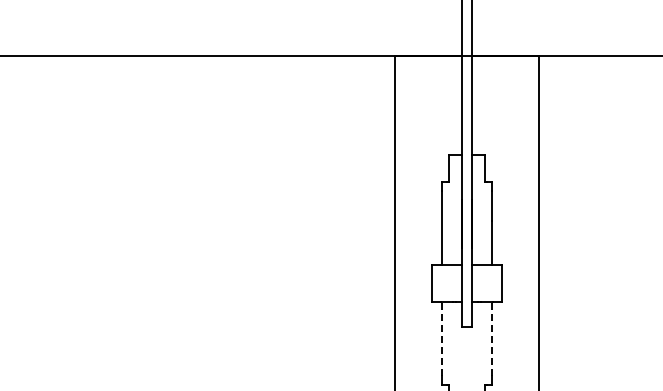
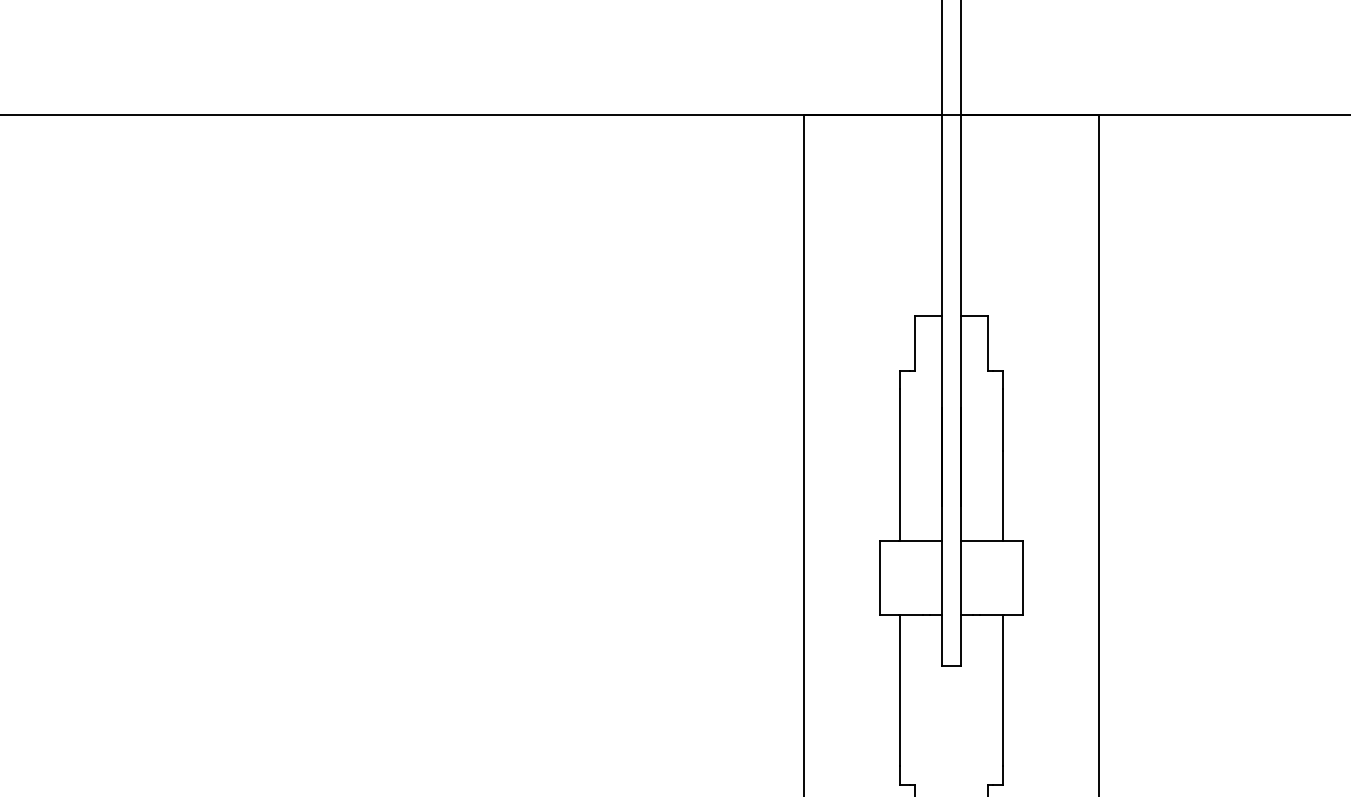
line: (441, 338) -> (899, 689), dashed -> solid
line: (492, 338) -> (1003, 689), dashed -> solid

